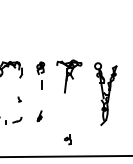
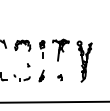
part: (39, 115) -> (41, 75), size x1.67
part: (67, 140) -> (59, 77), moved

